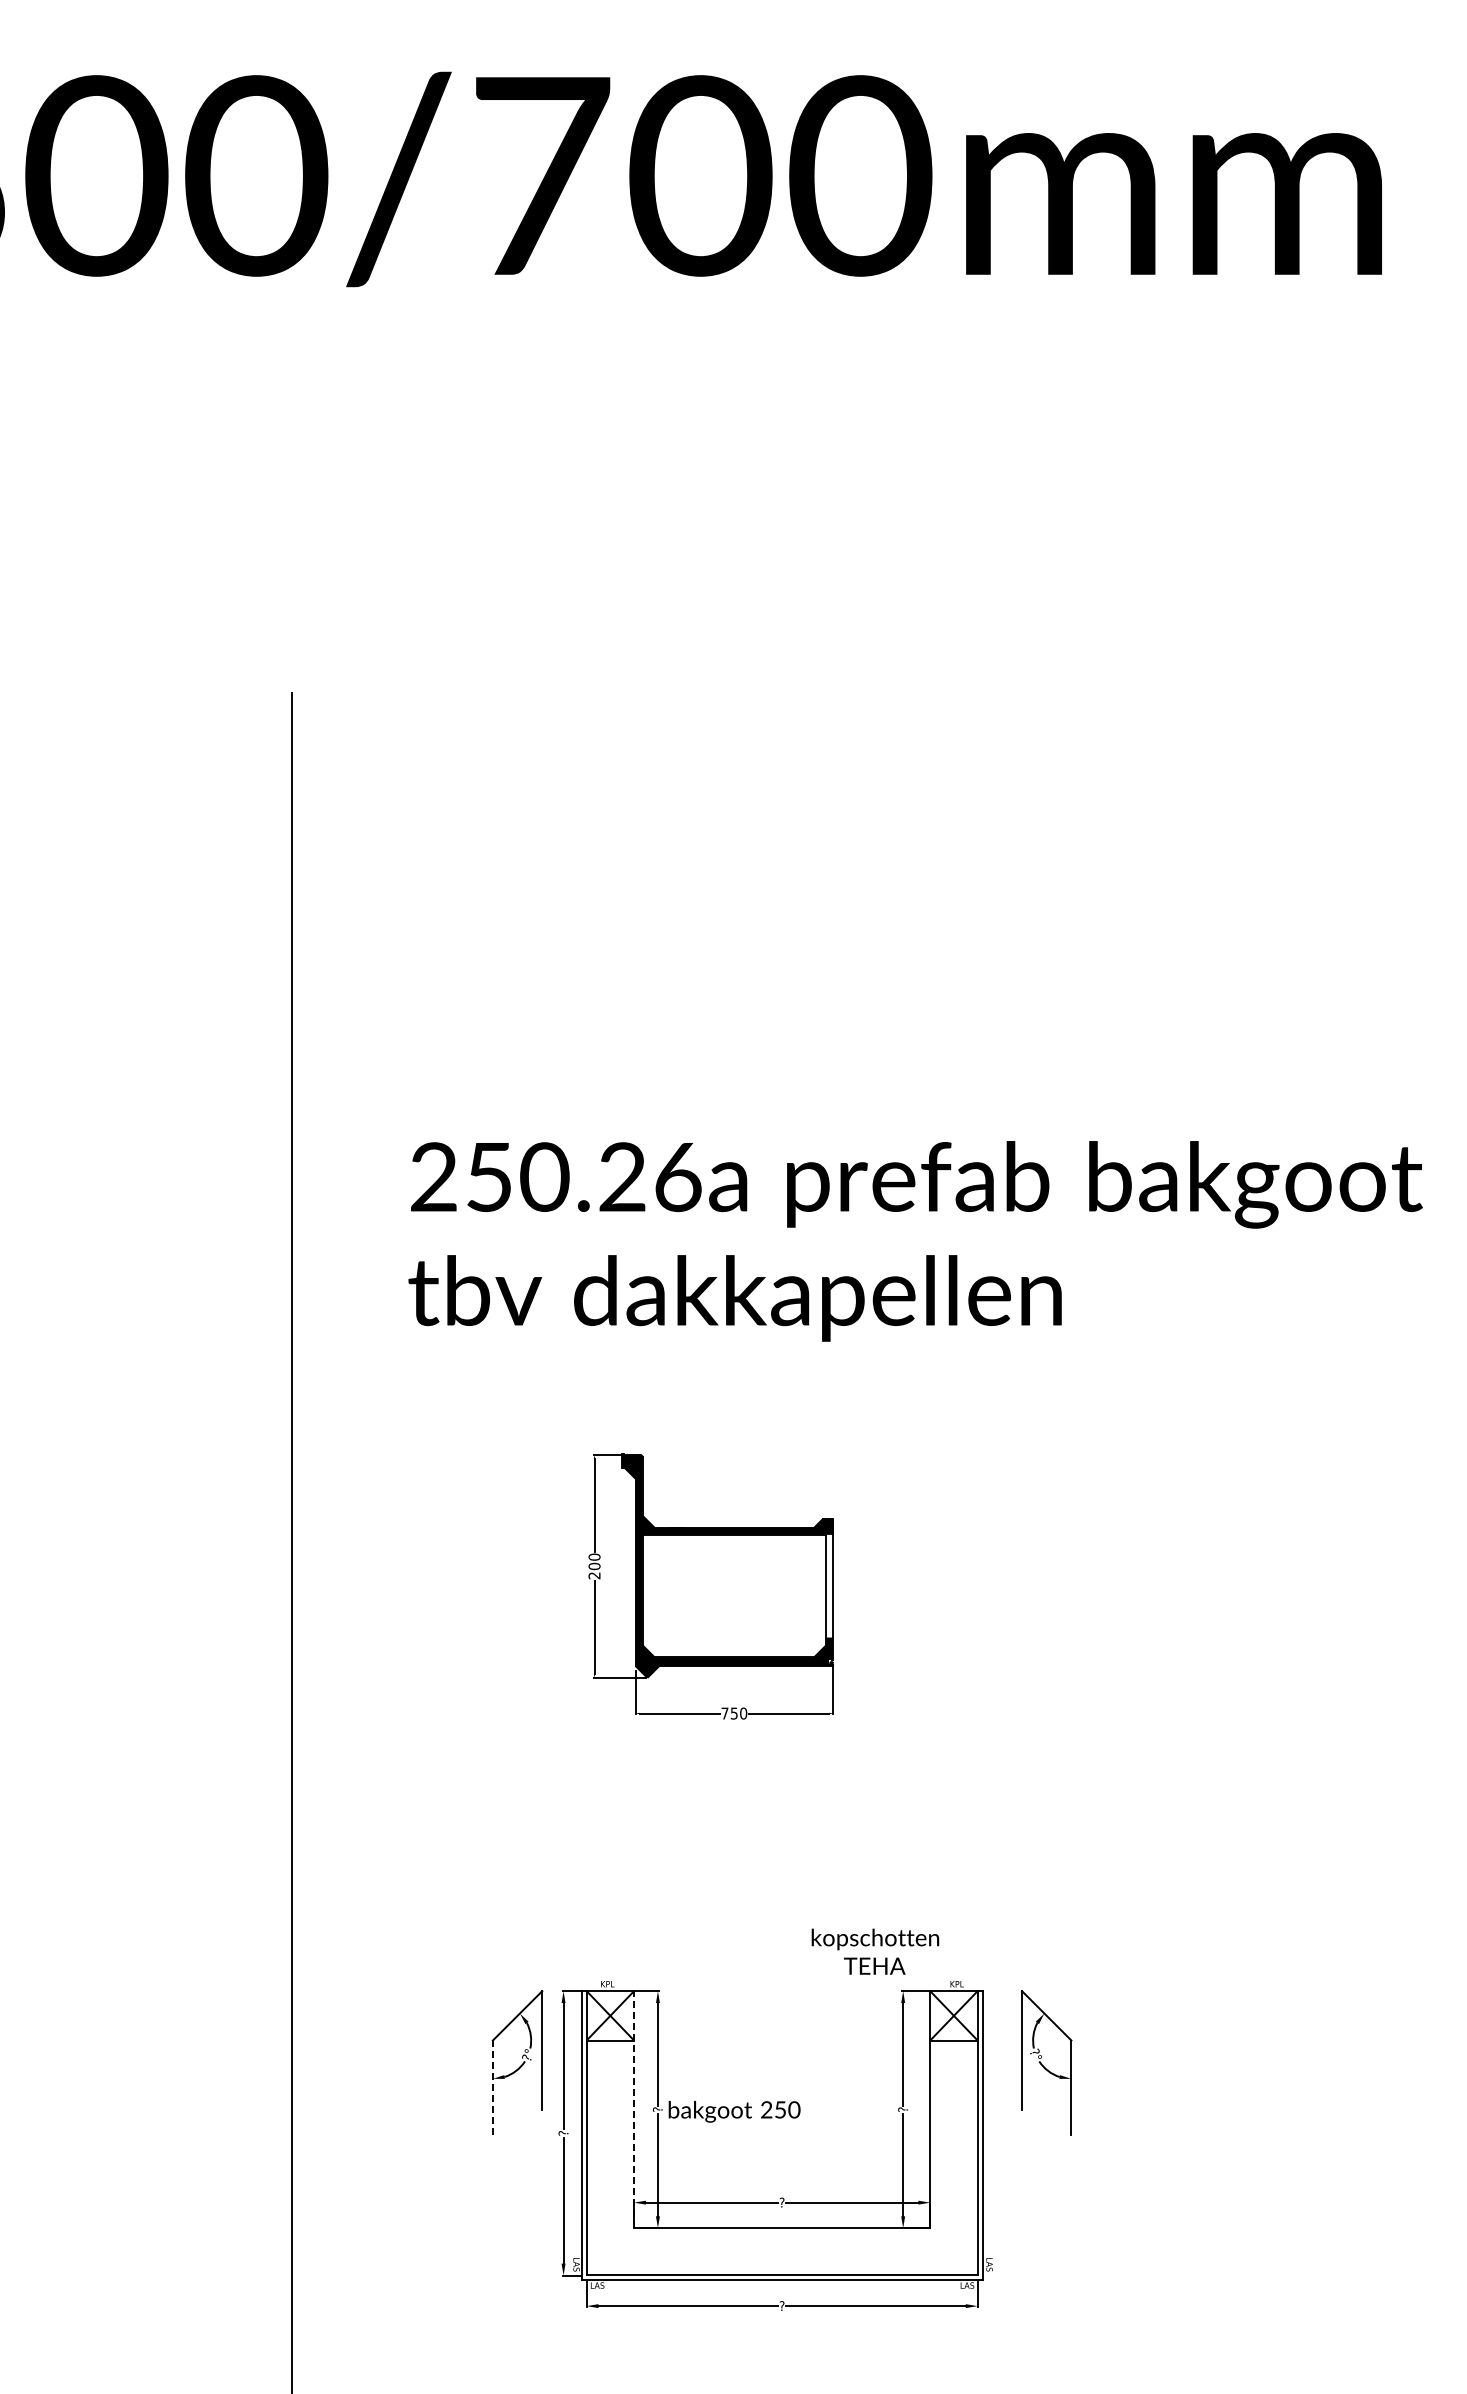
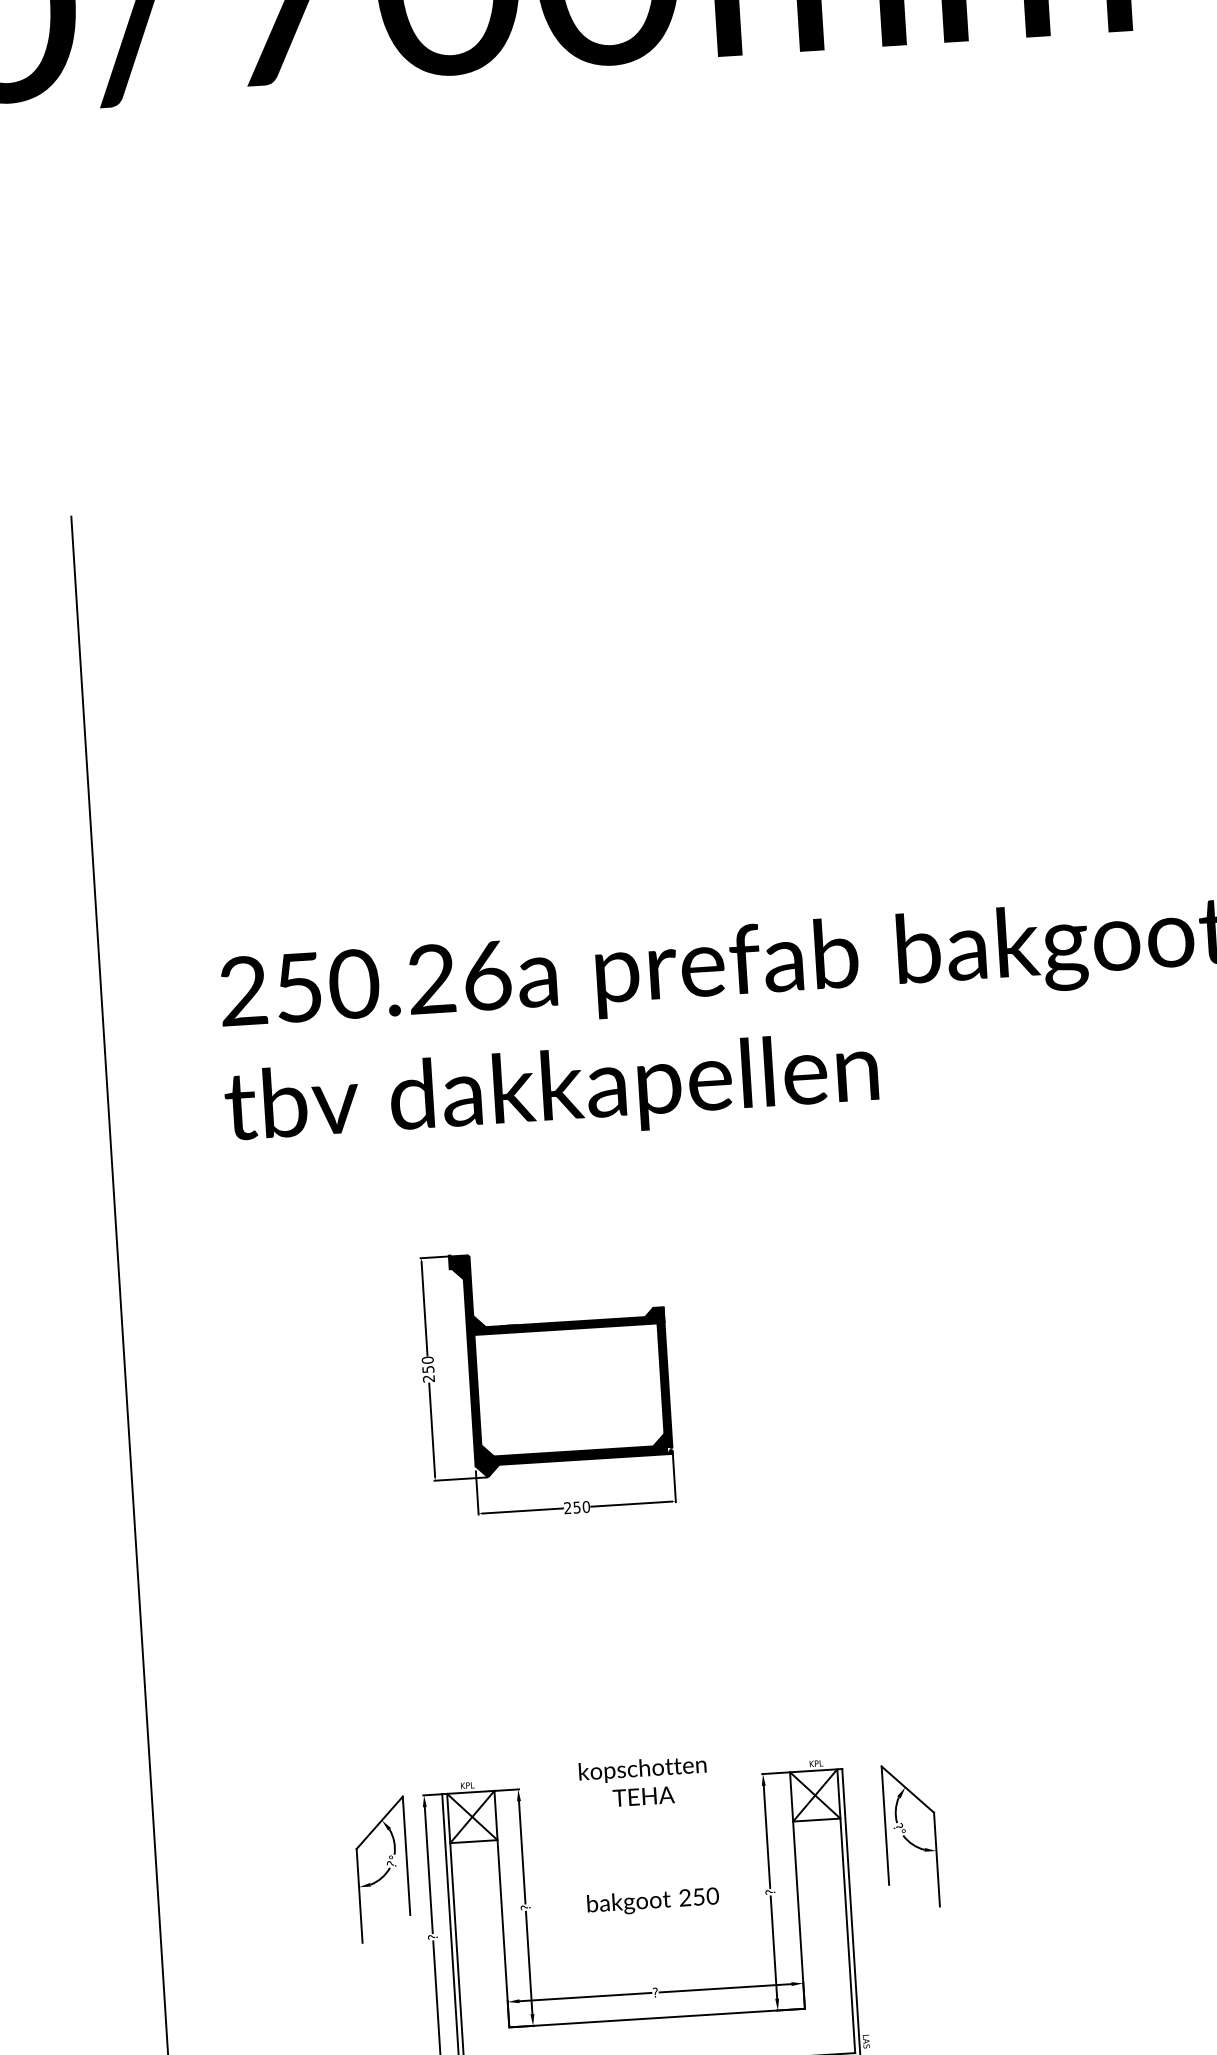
text: (594, 1566) -> (428, 1369), 200 -> 250
fill: (829, 1585) -> (664, 1373), added
text: (724, 1713) -> (567, 1508), 750 -> 250
text: (875, 1951) -> (643, 1781), moved
line: (492, 2087) -> (359, 1895), dashed -> solid
line: (634, 2109) -> (502, 1908), dashed -> solid
text: (734, 2111) -> (653, 1901), moved

